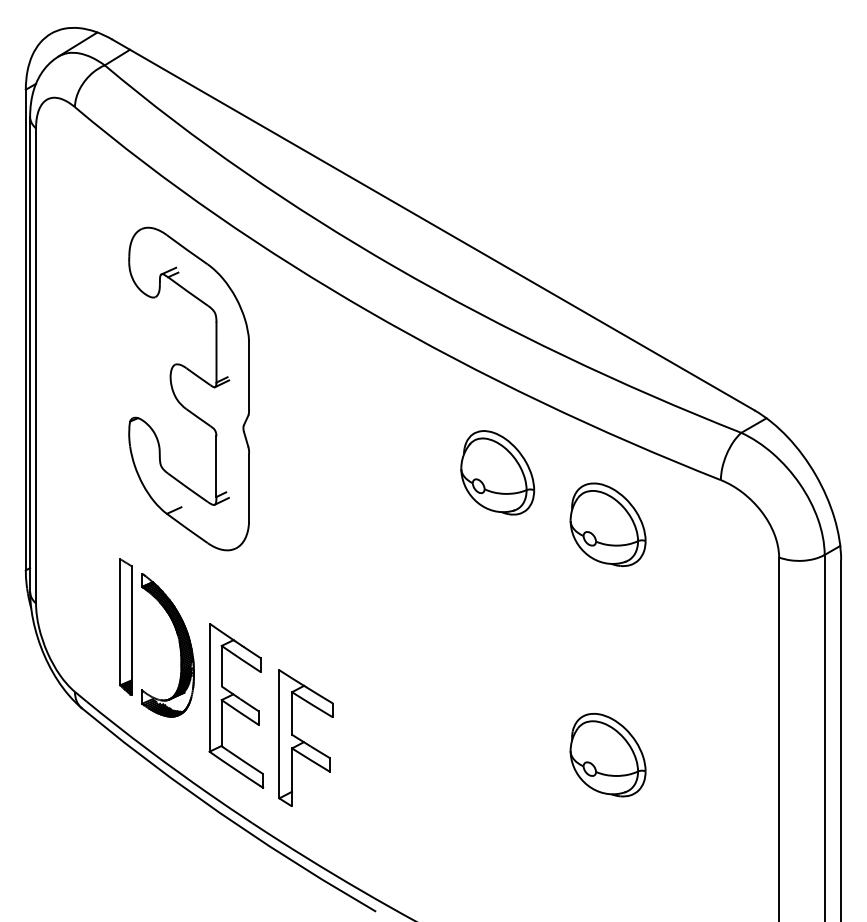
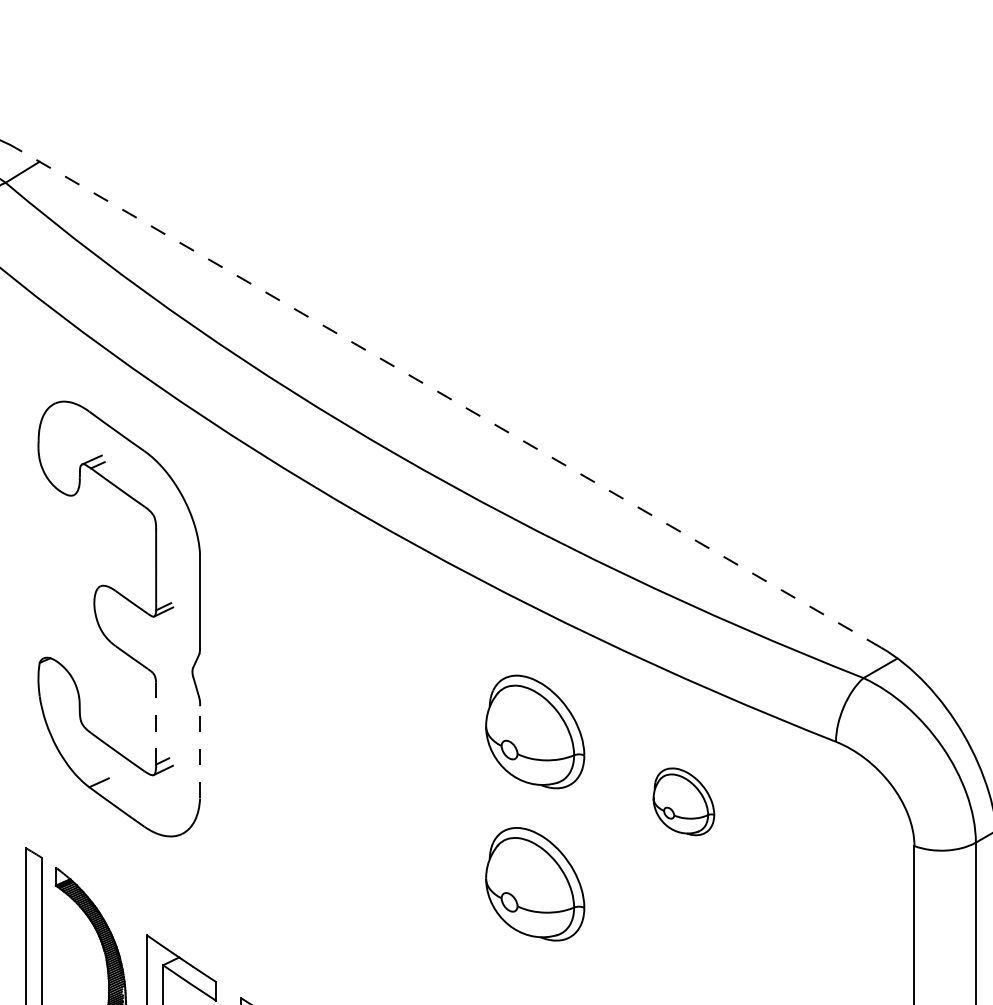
line: (433, 224) -> (448, 397), solid -> dashed
line: (216, 466) -> (156, 723), solid -> dashed
line: (249, 487) -> (200, 751), solid -> dashed
part: (607, 524) -> (683, 801), size x0.6
part: (497, 585) -> (534, 883), added

